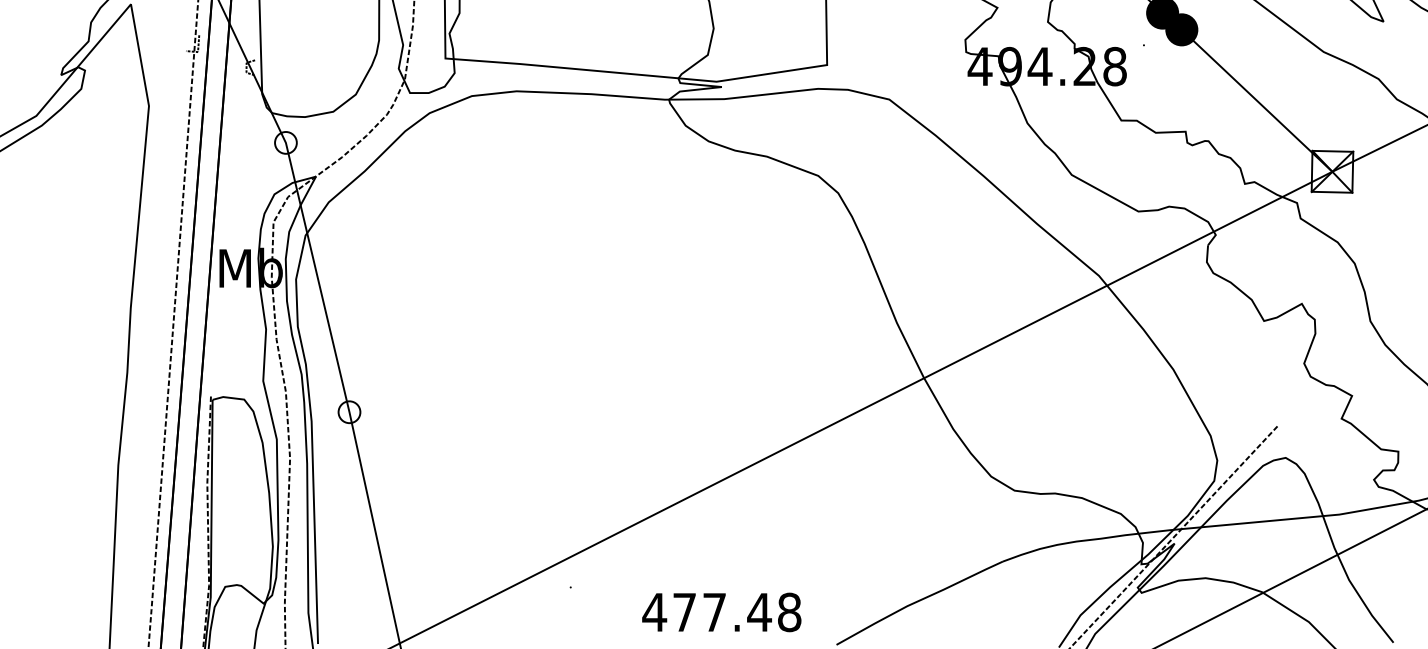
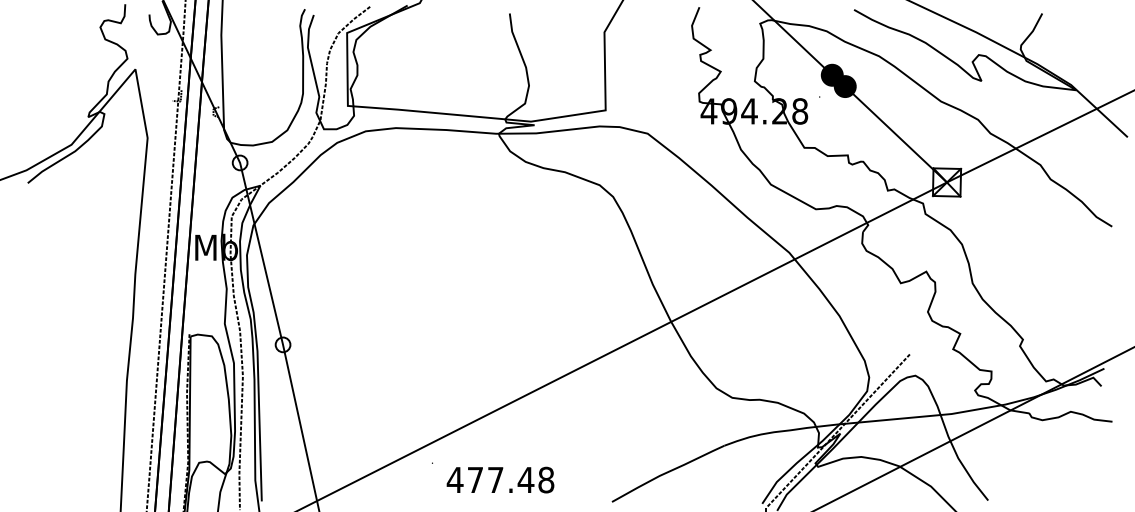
text: (721, 611) -> (500, 479), moved

